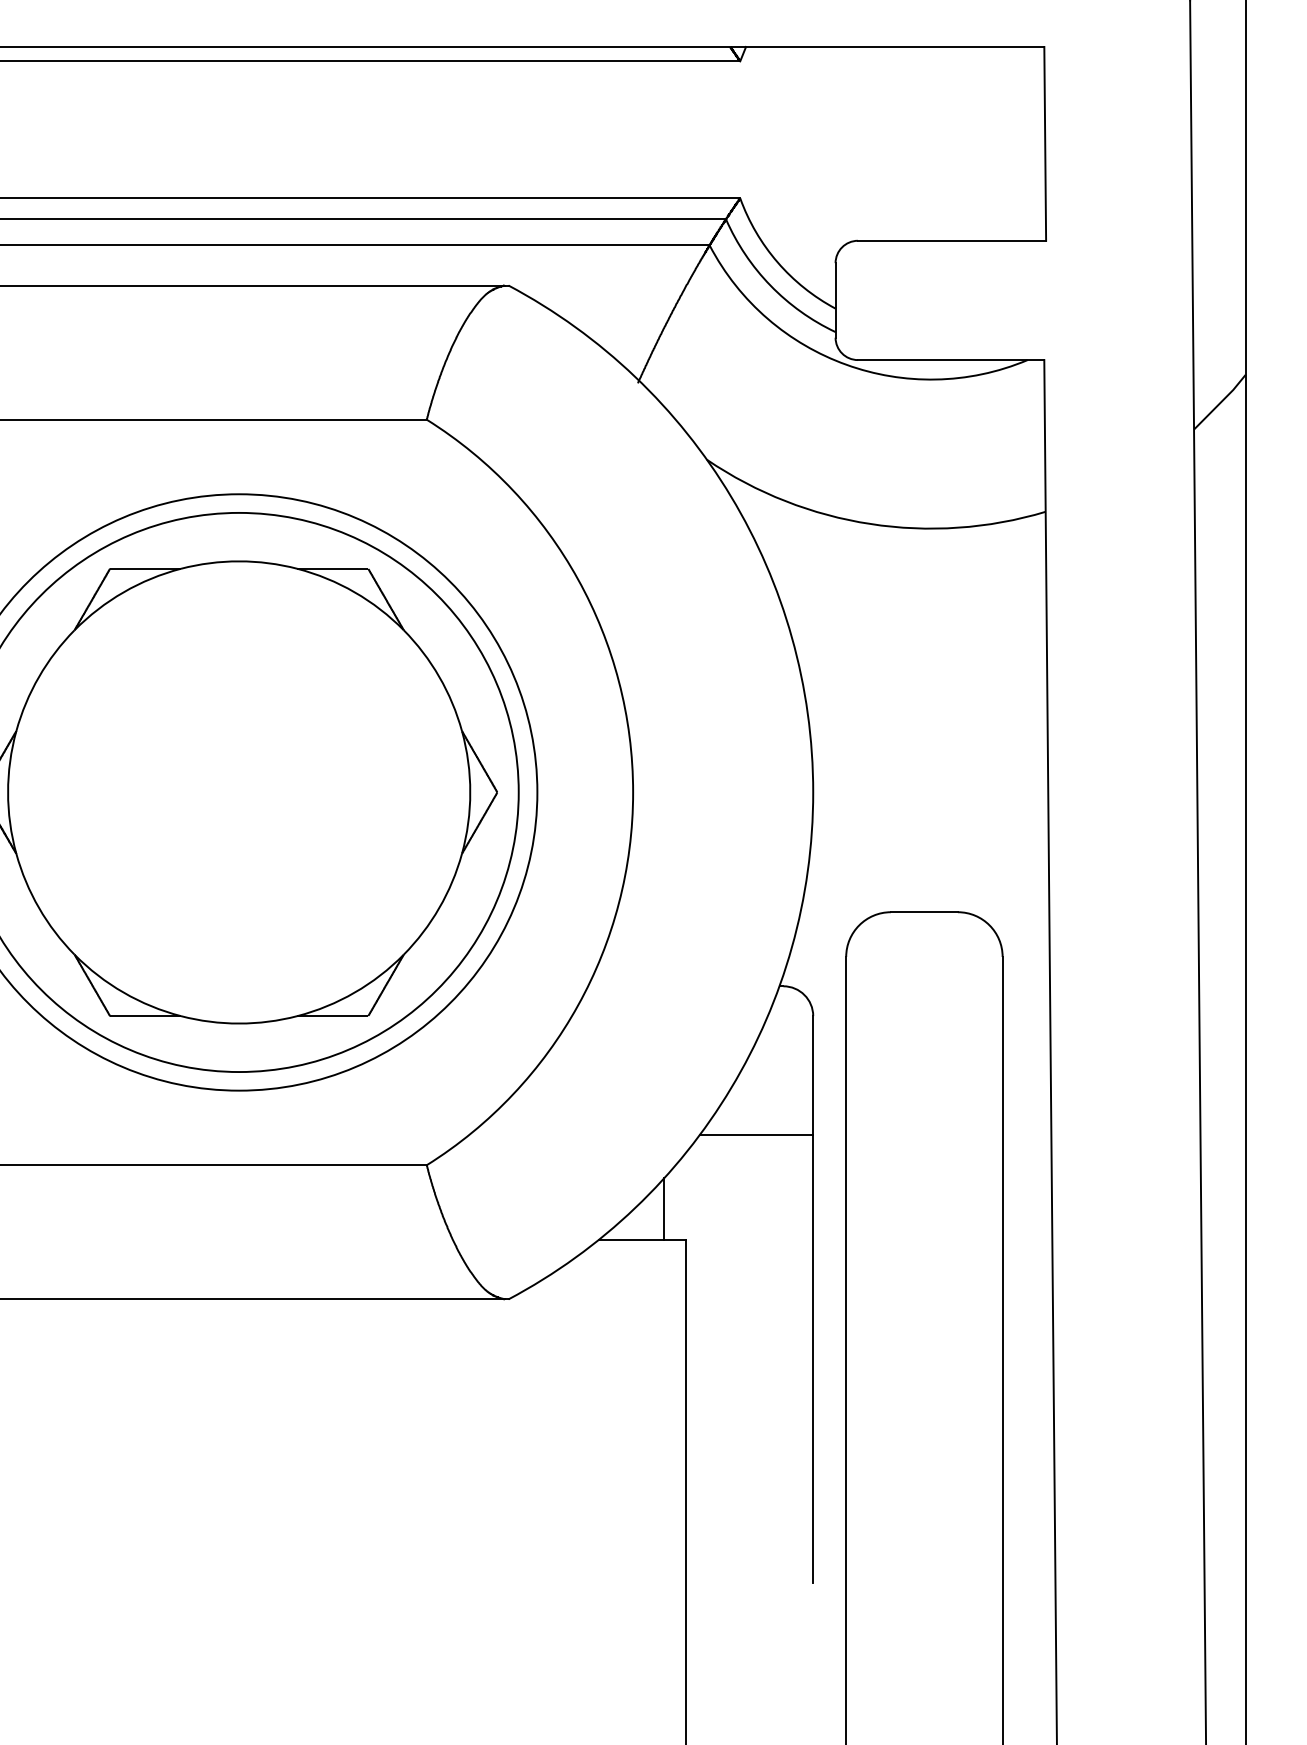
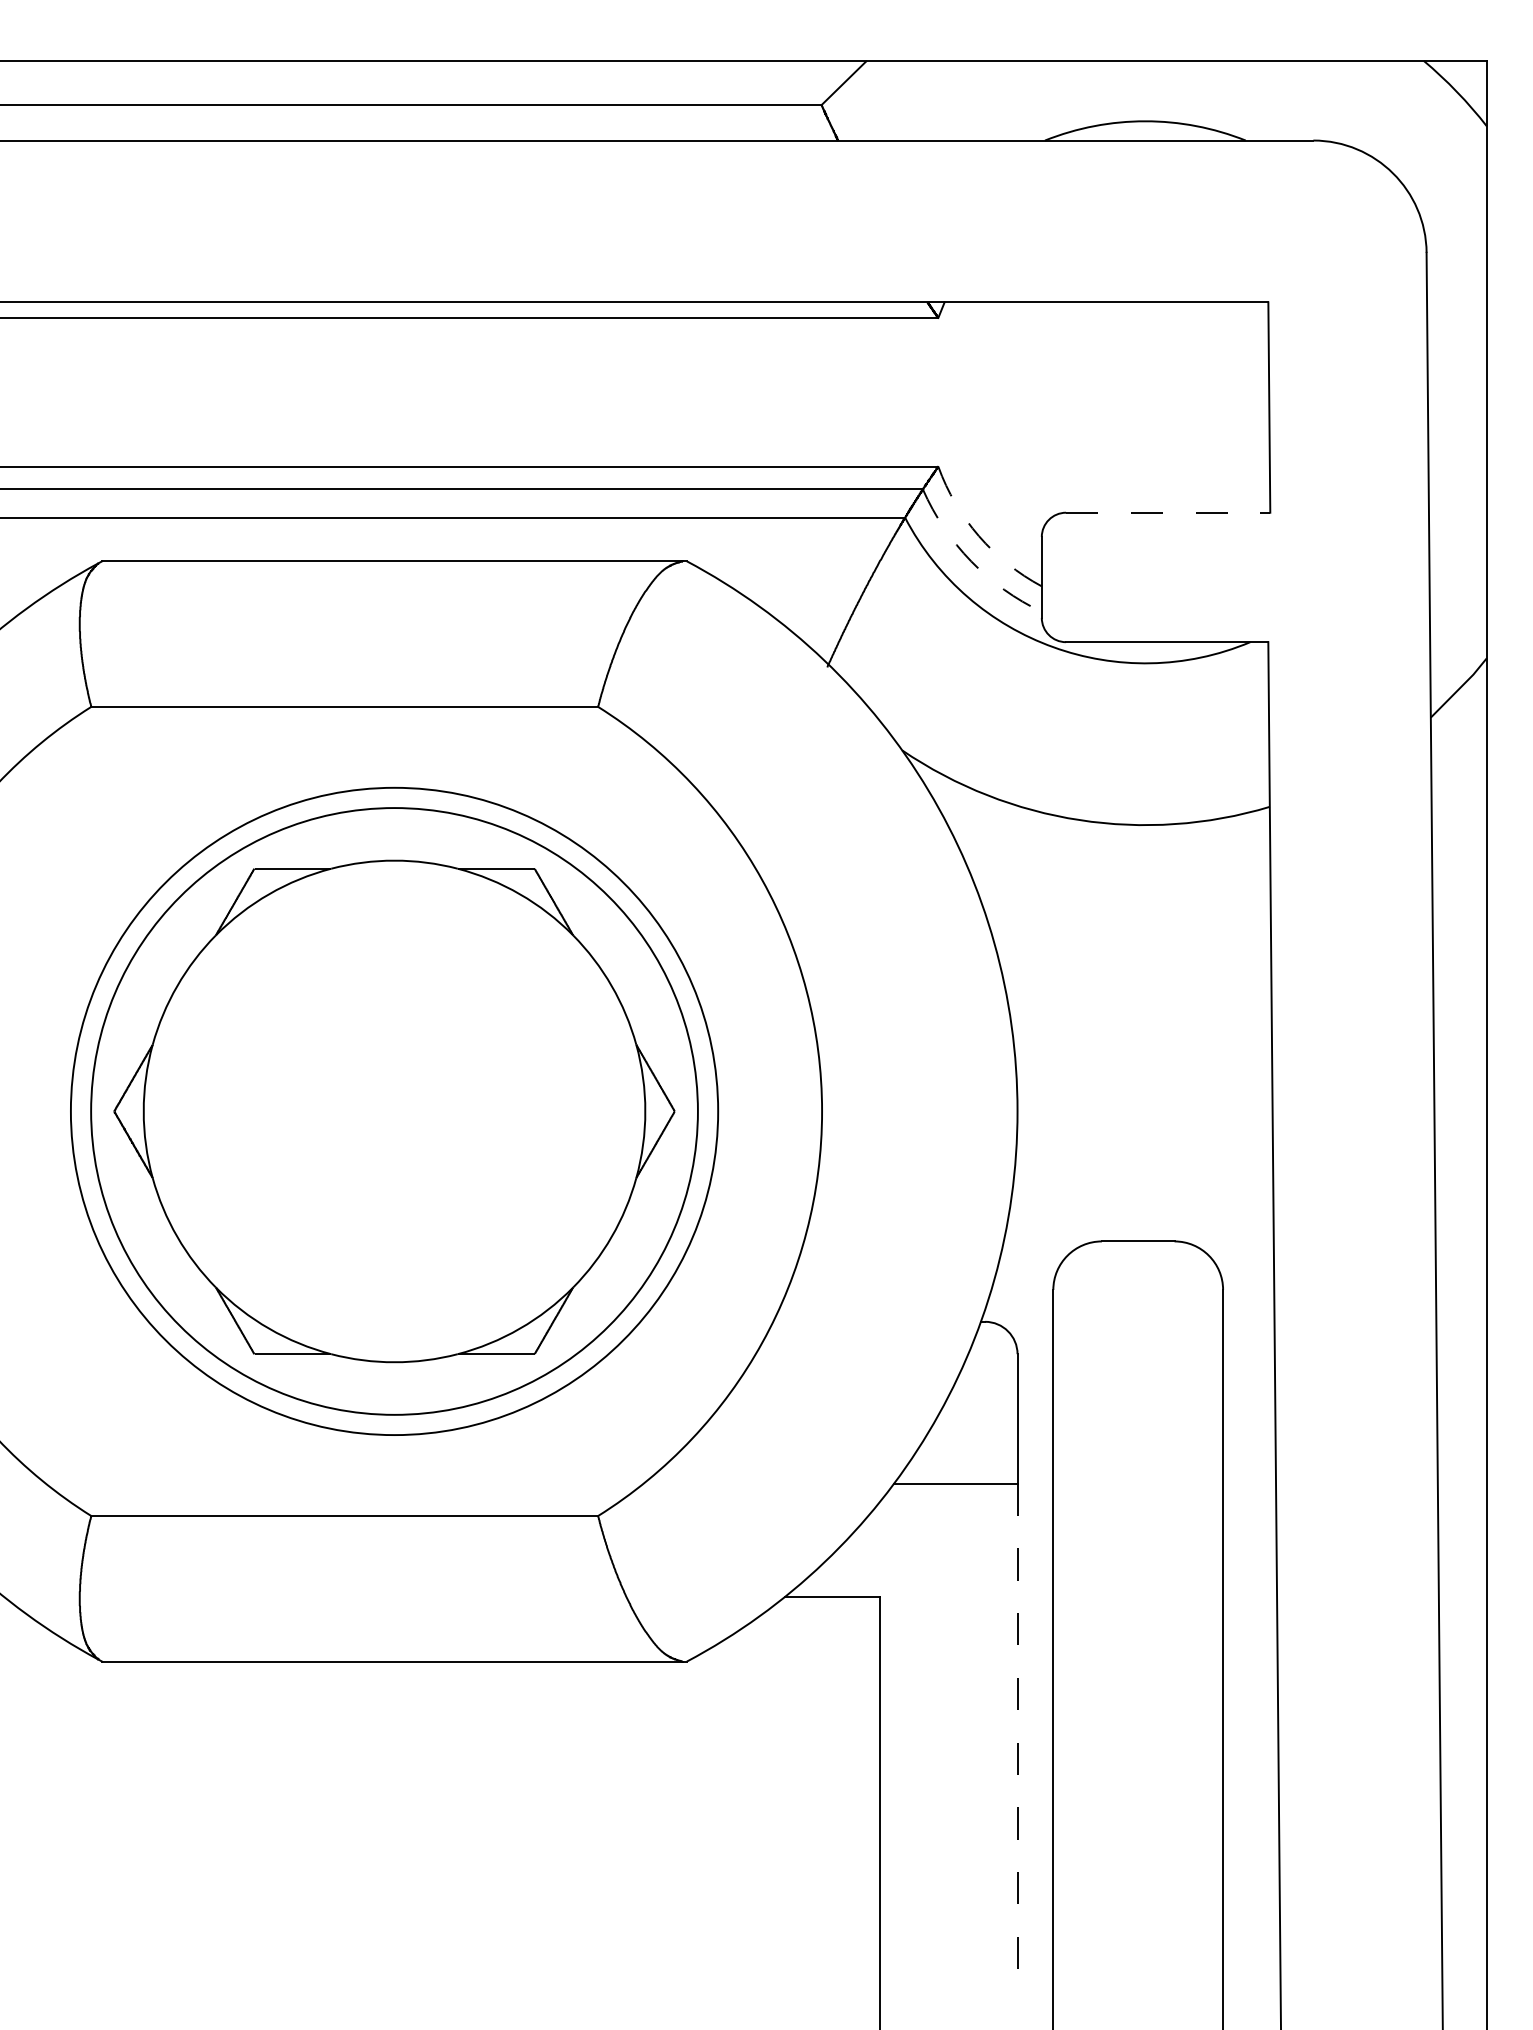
line: (952, 240) -> (1168, 512), solid -> dashed
arc: (777, 262) -> (978, 536), solid -> dashed
arc: (770, 285) -> (971, 561), solid -> dashed
line: (663, 1208) -> (855, 1563), removed
line: (813, 1359) -> (1017, 1726), solid -> dashed

